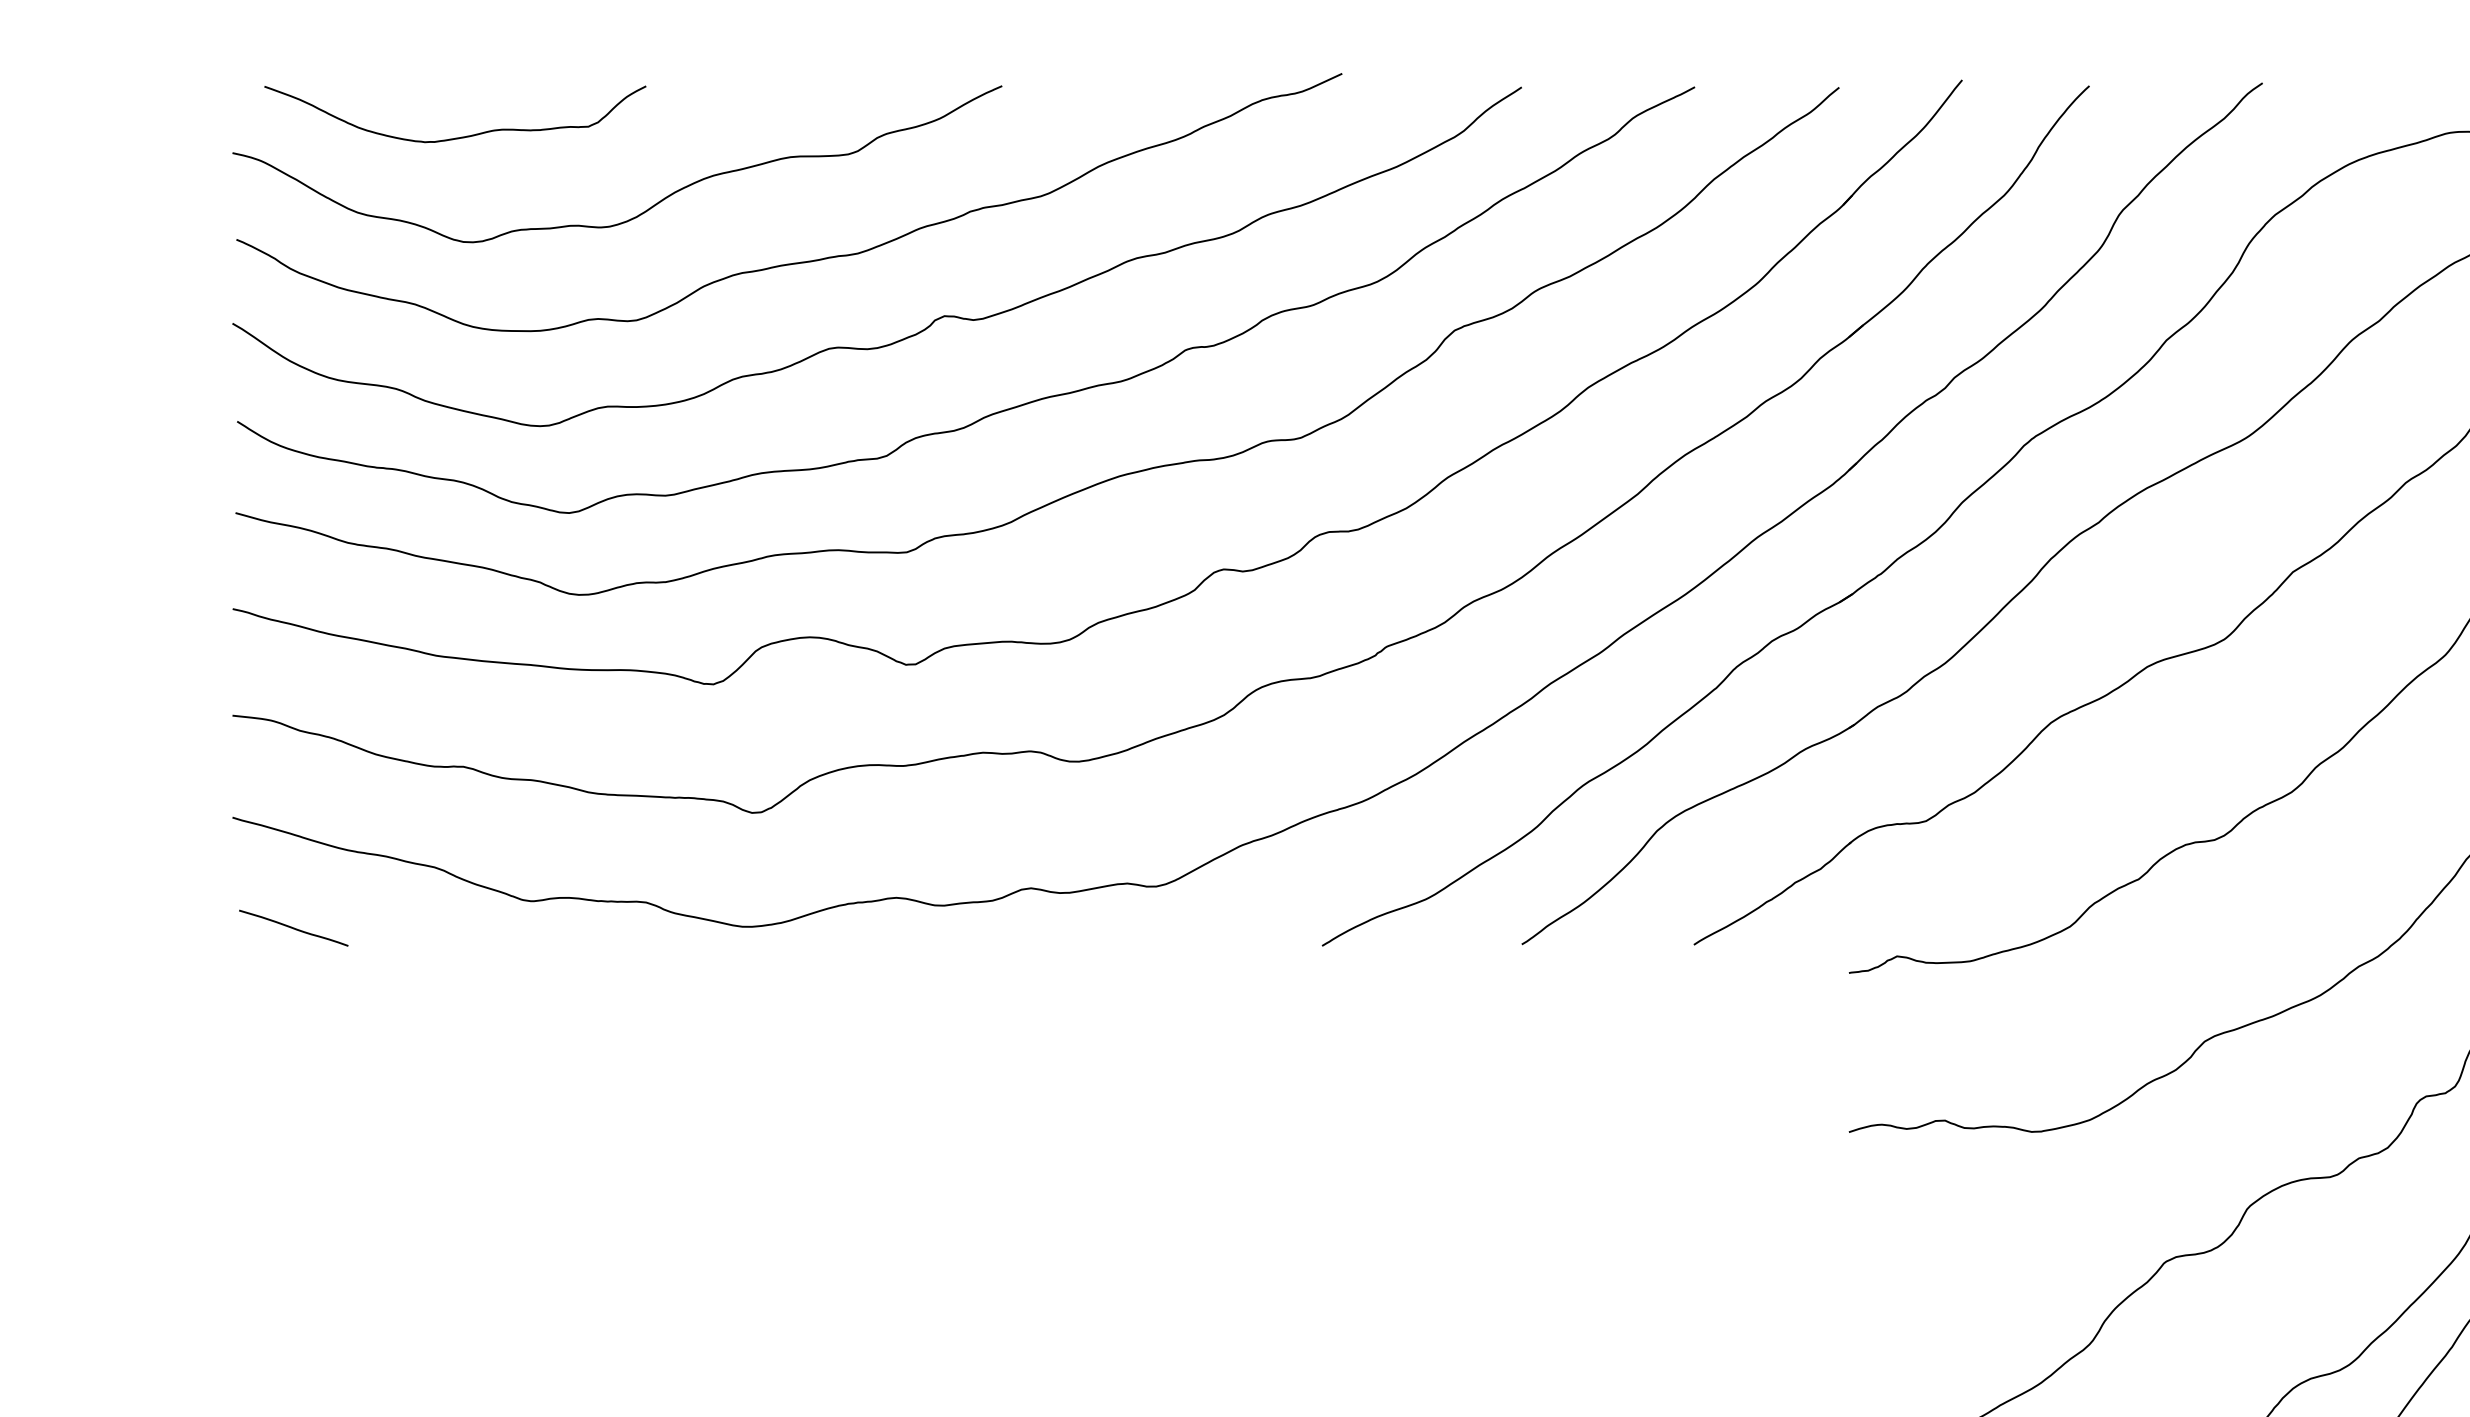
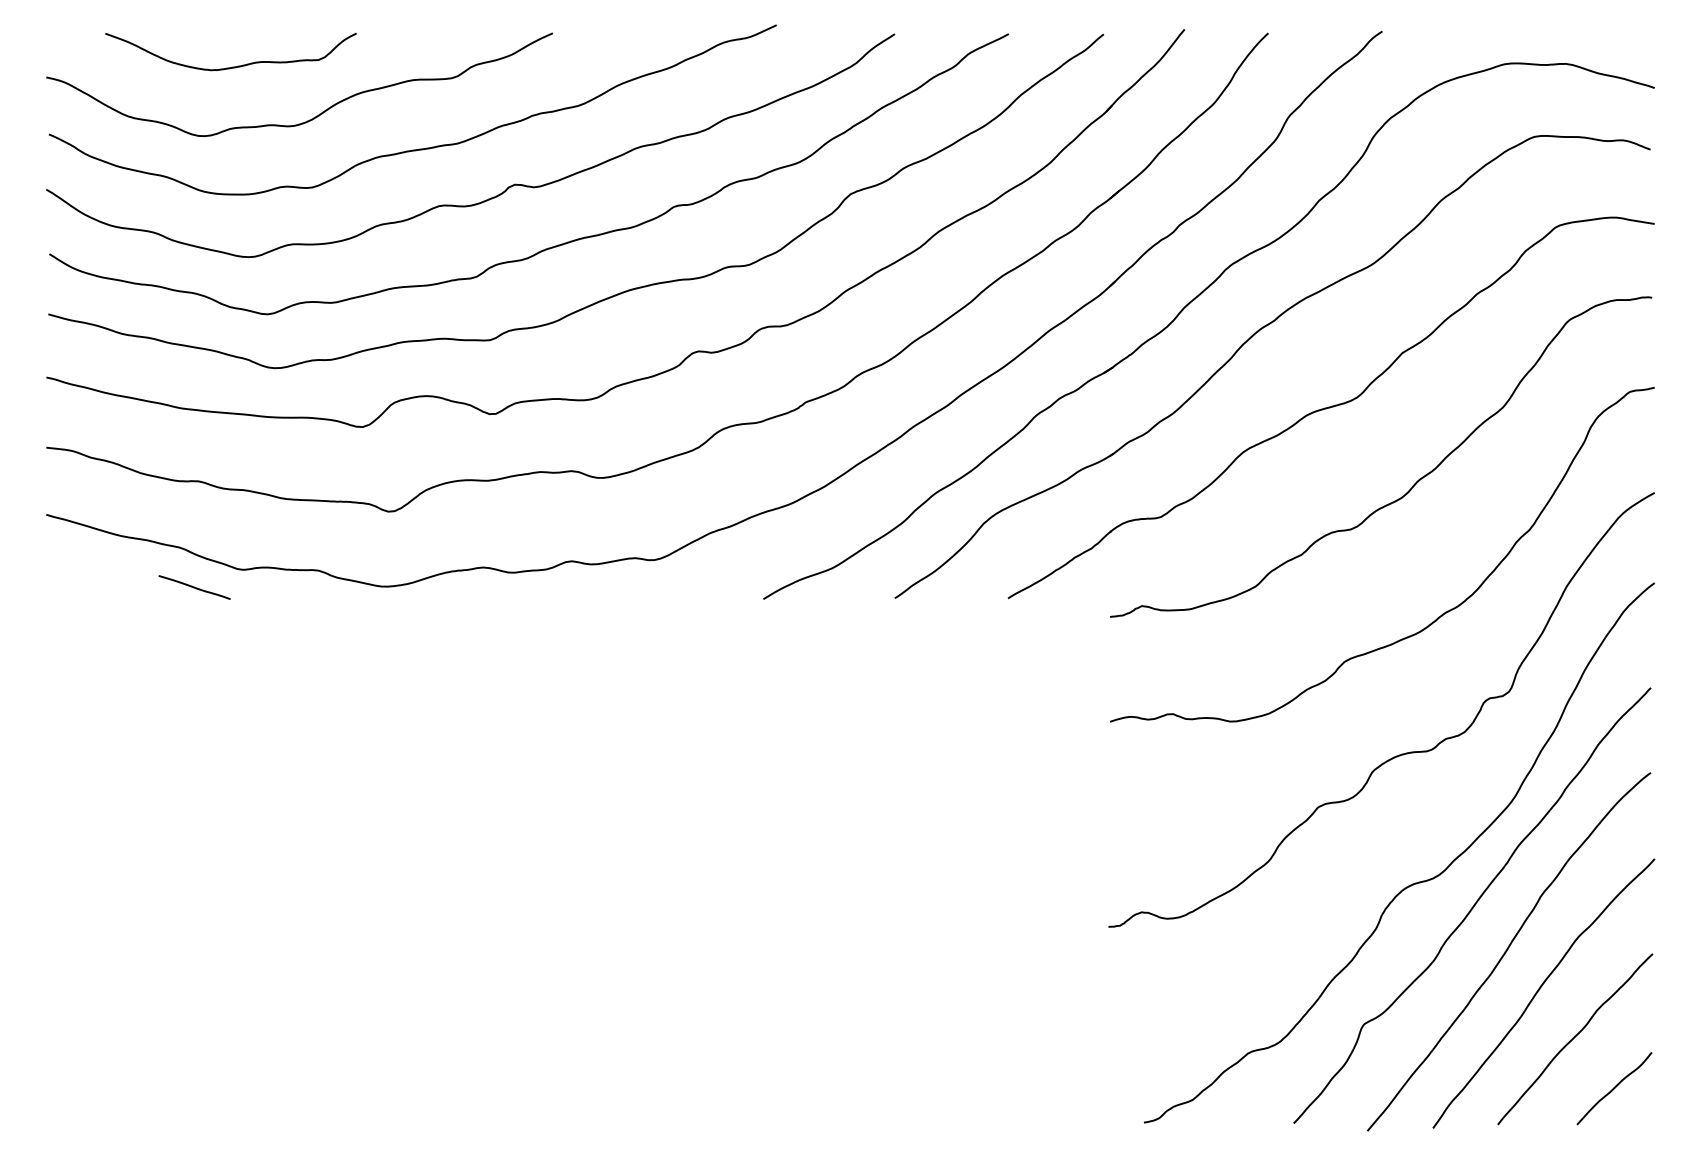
curve: (457, 136) -> (232, 66), moved
line: (293, 928) -> (194, 587), moved

